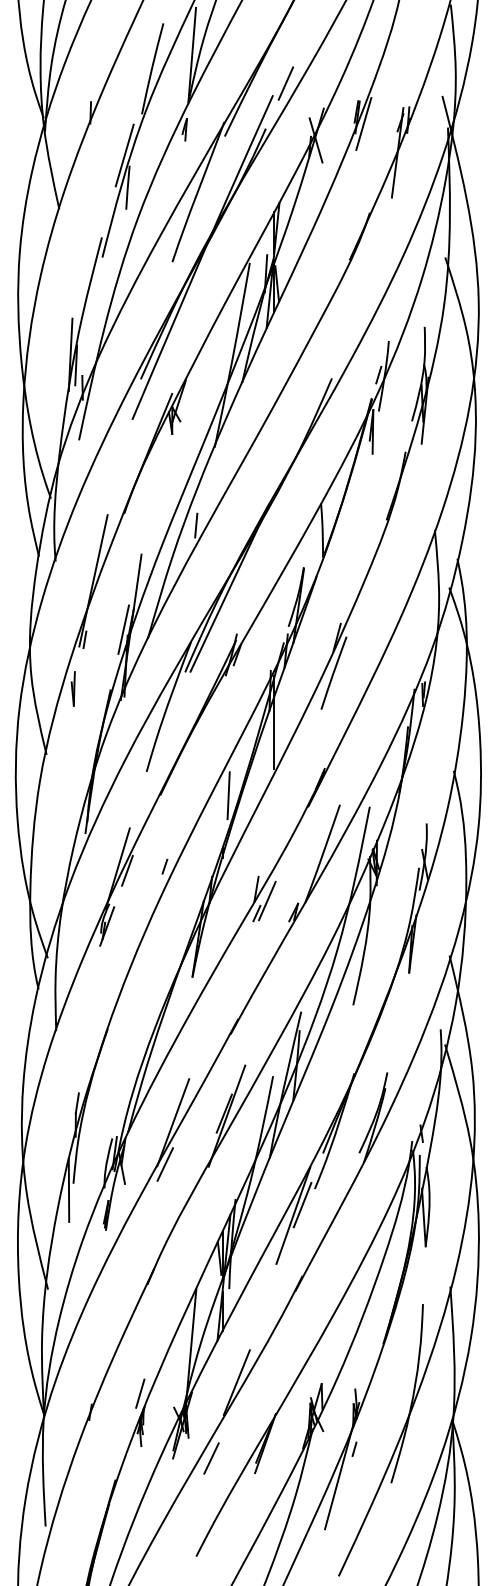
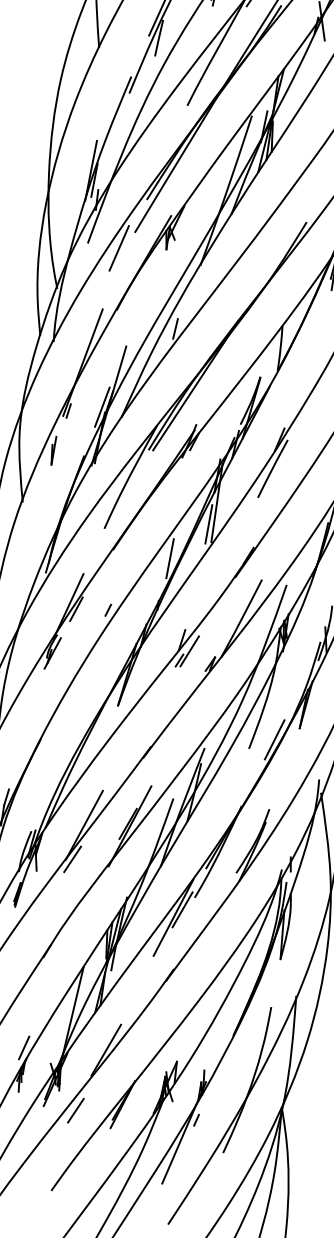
line: (116, 440) -> (119, 248), added
line: (268, 748) -> (209, 523), added
line: (381, 989) -> (274, 739), added

